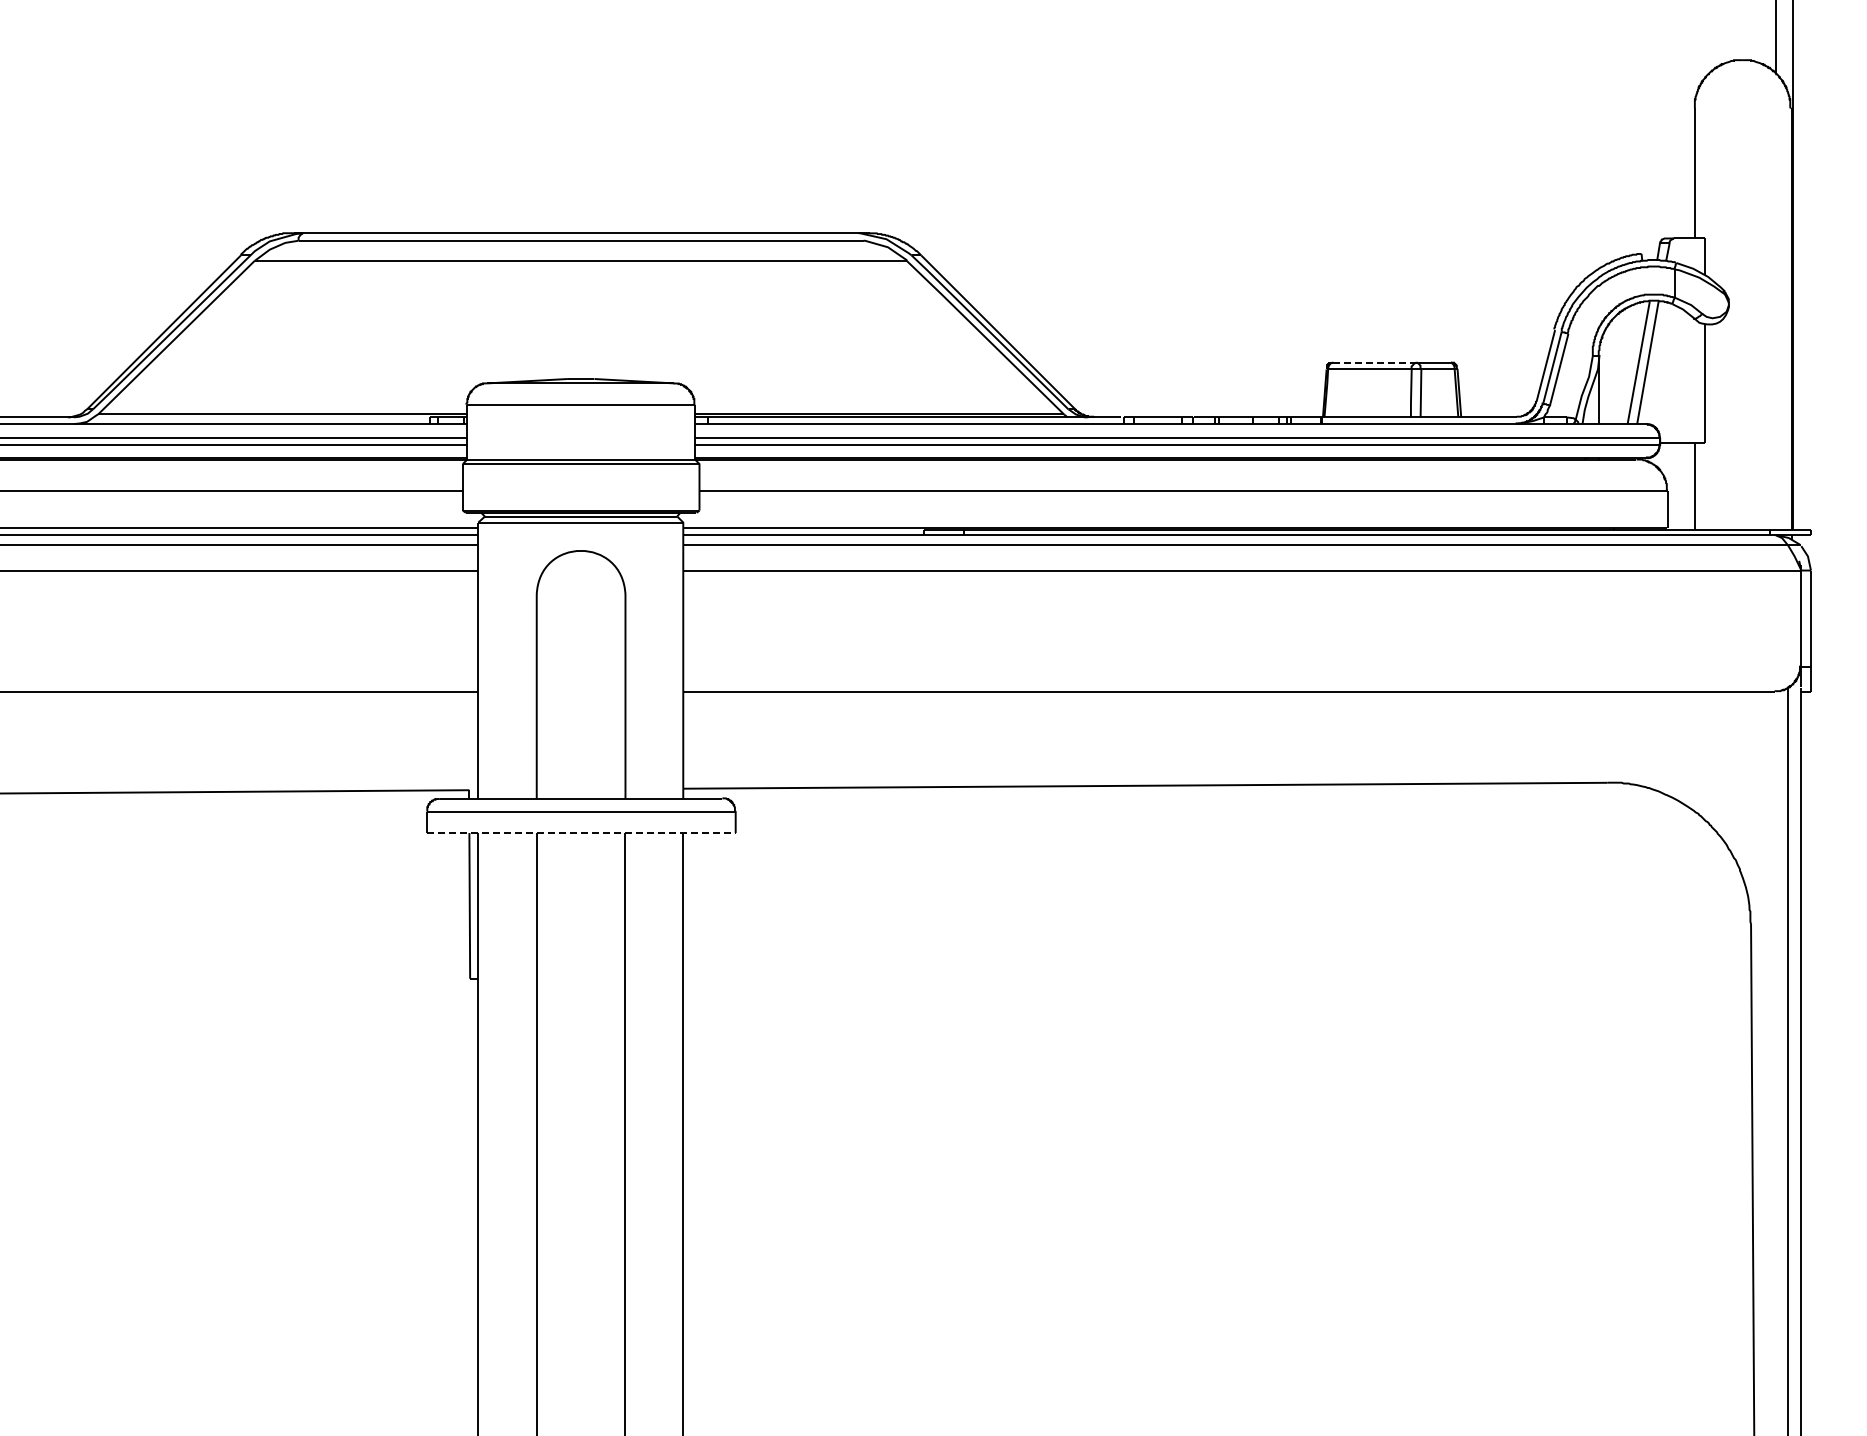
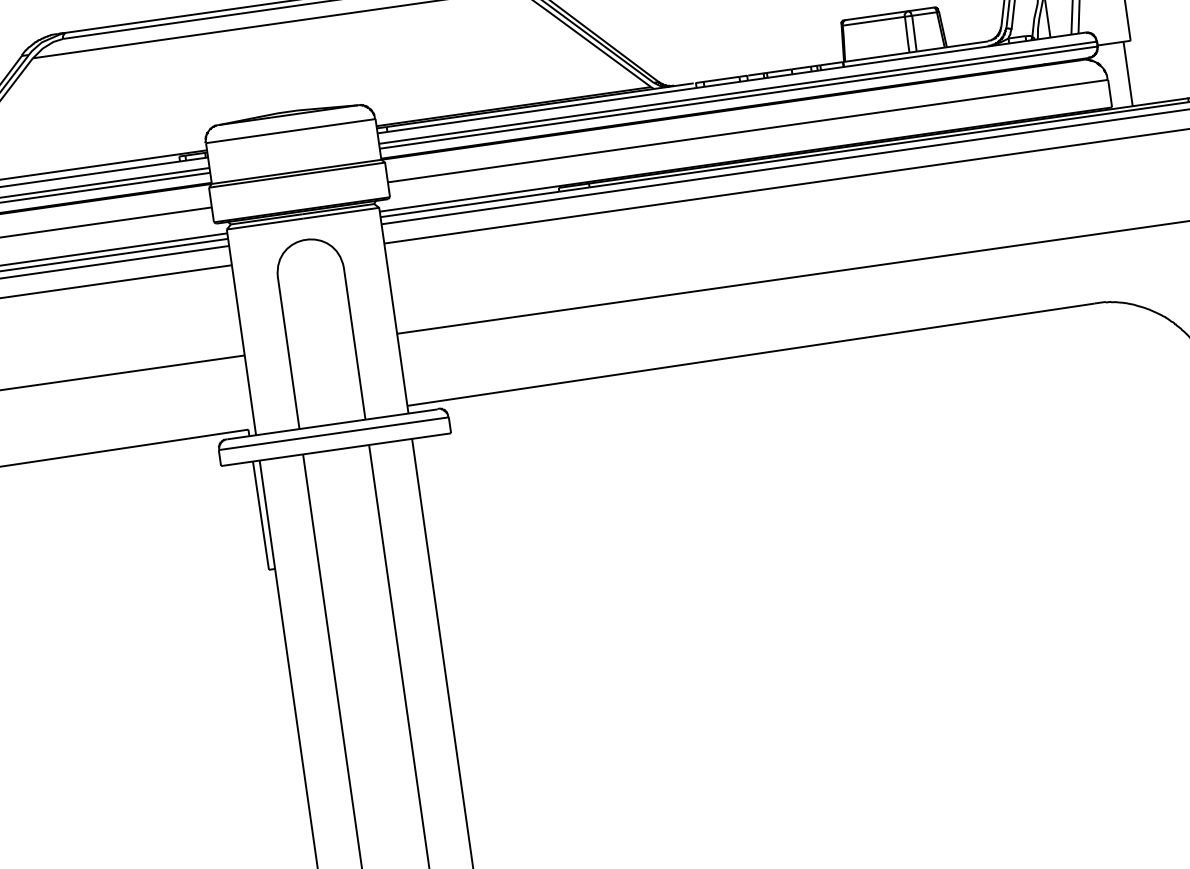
line: (1375, 362) -> (877, 15), dashed -> solid
line: (581, 833) -> (336, 449), dashed -> solid

